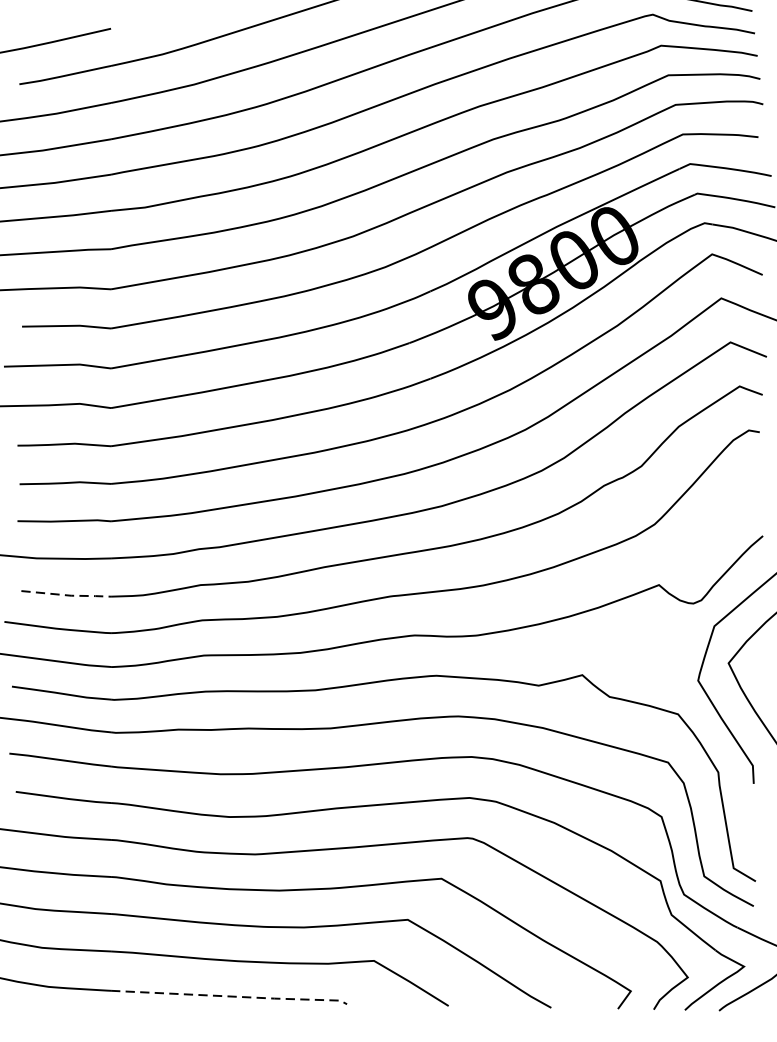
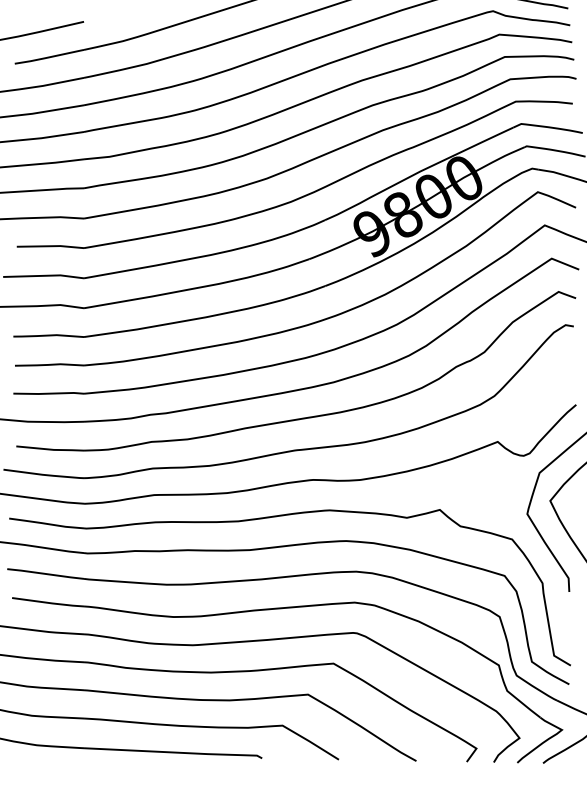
line: (67, 595) -> (51, 449), dashed -> solid
line: (230, 996) -> (174, 752), dashed -> solid

